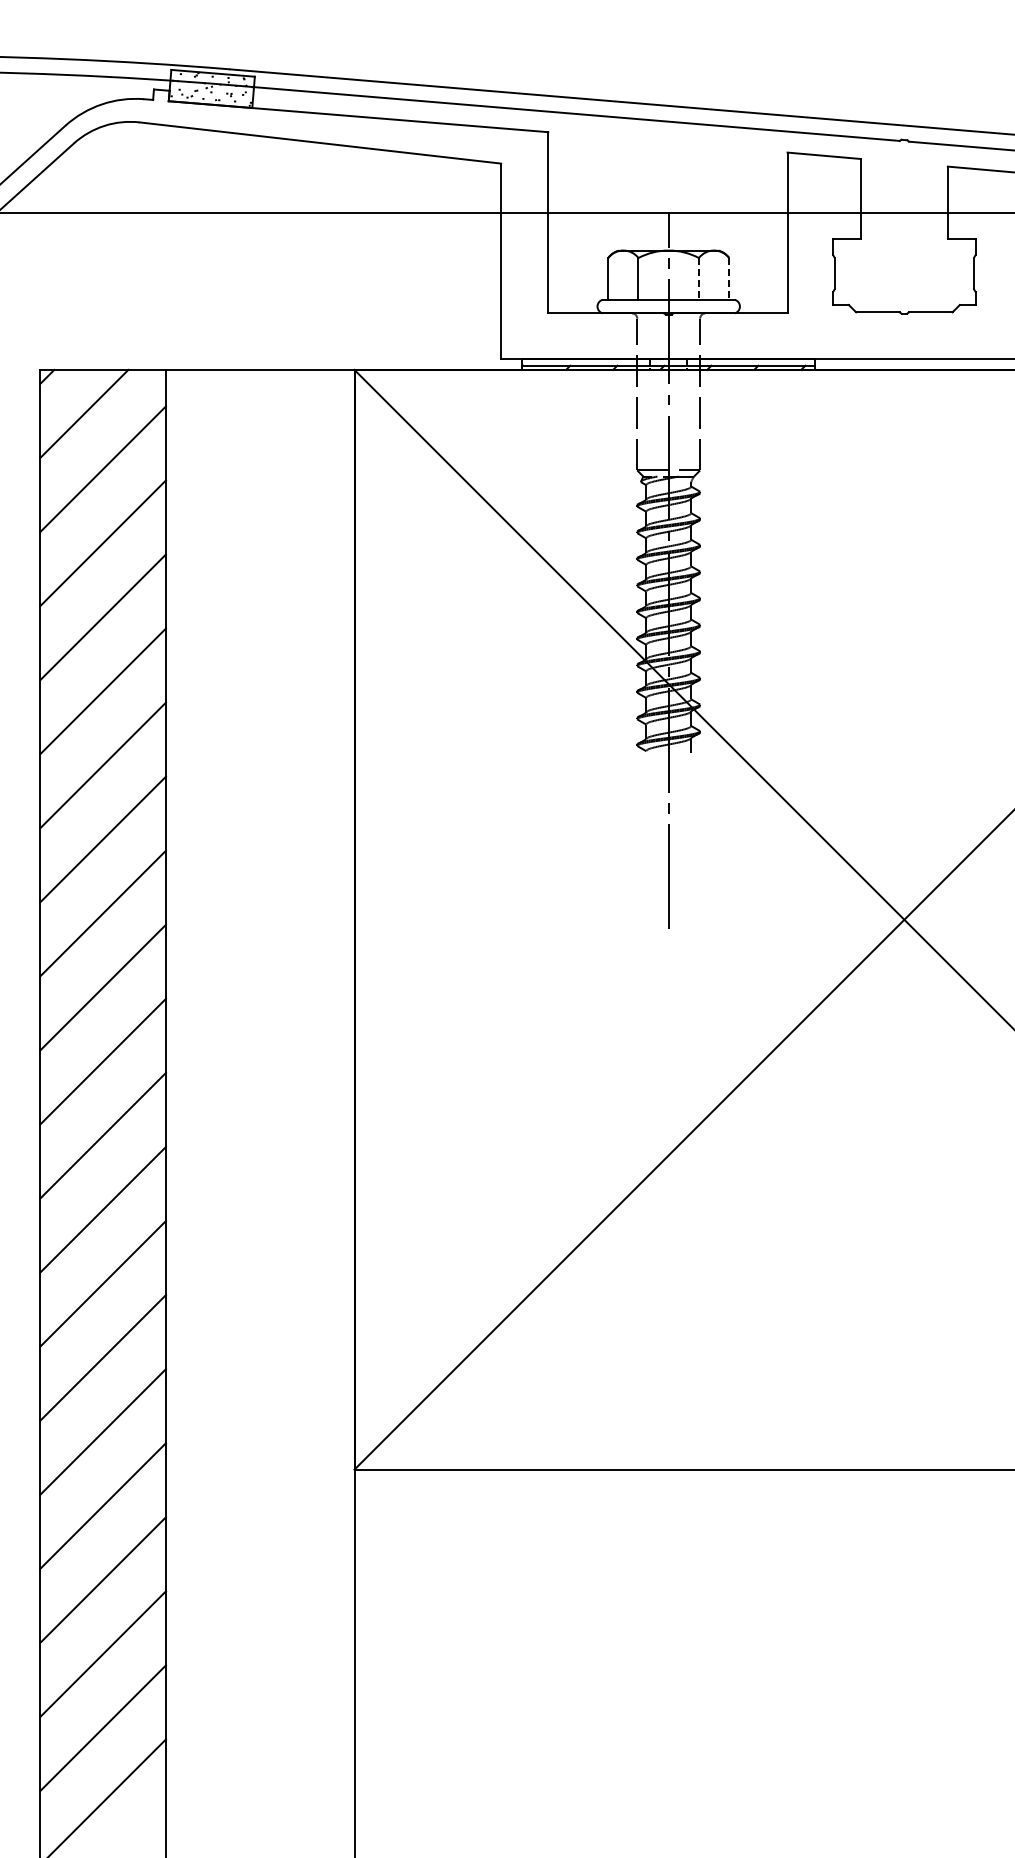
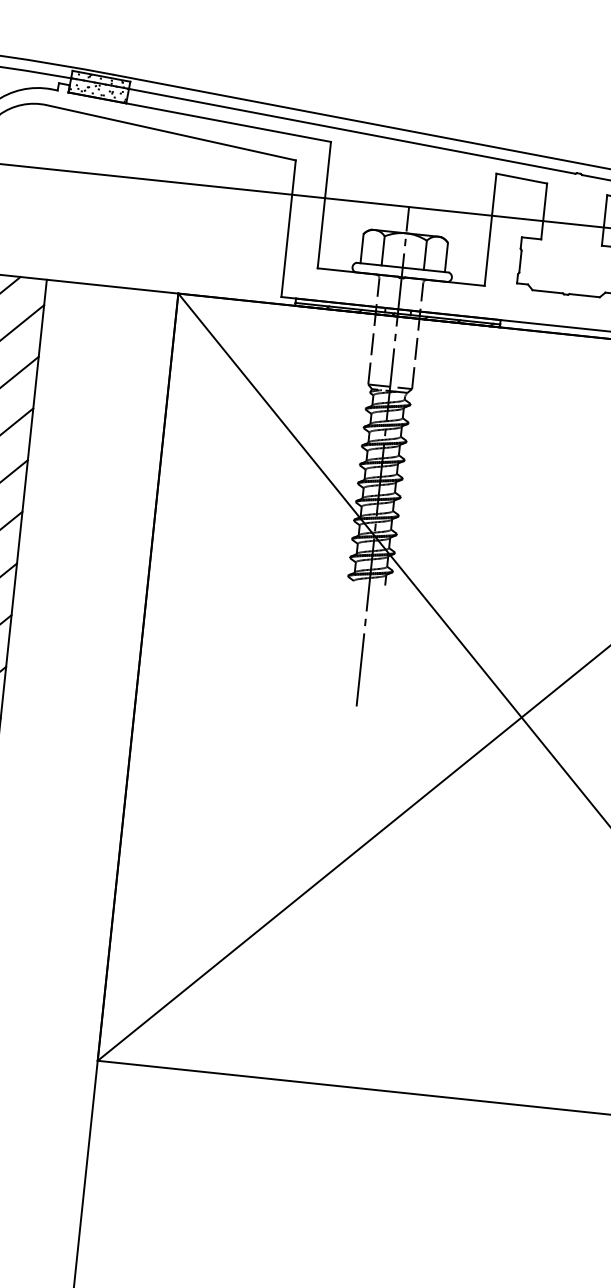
line: (698, 278) -> (425, 255), dashed -> solid
line: (729, 278) -> (446, 257), dashed -> solid

